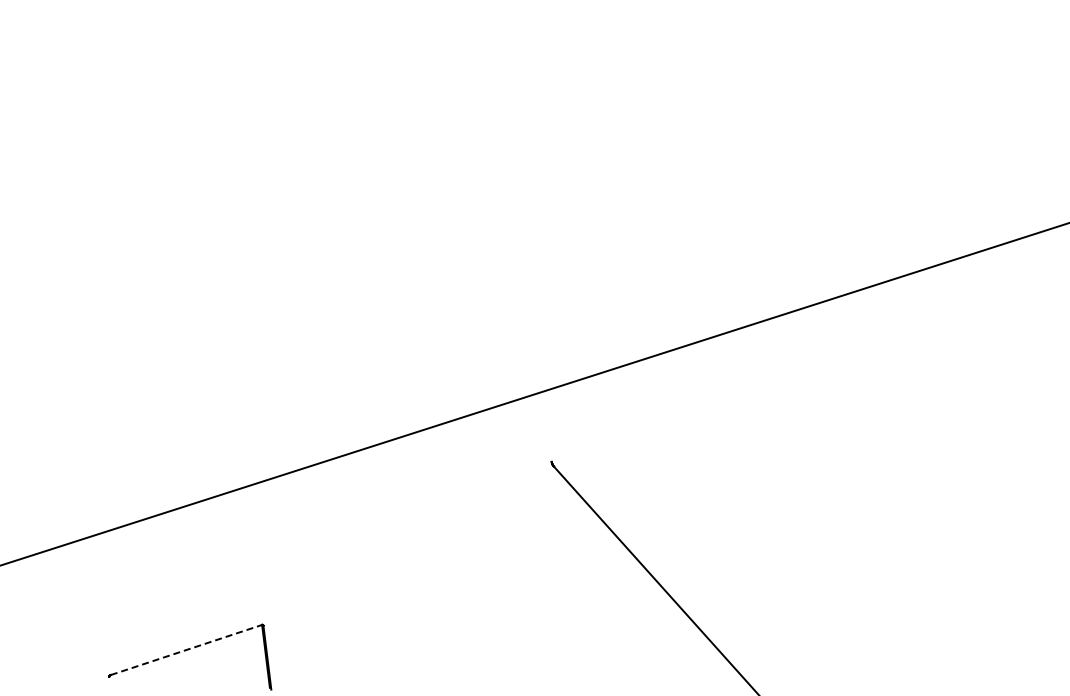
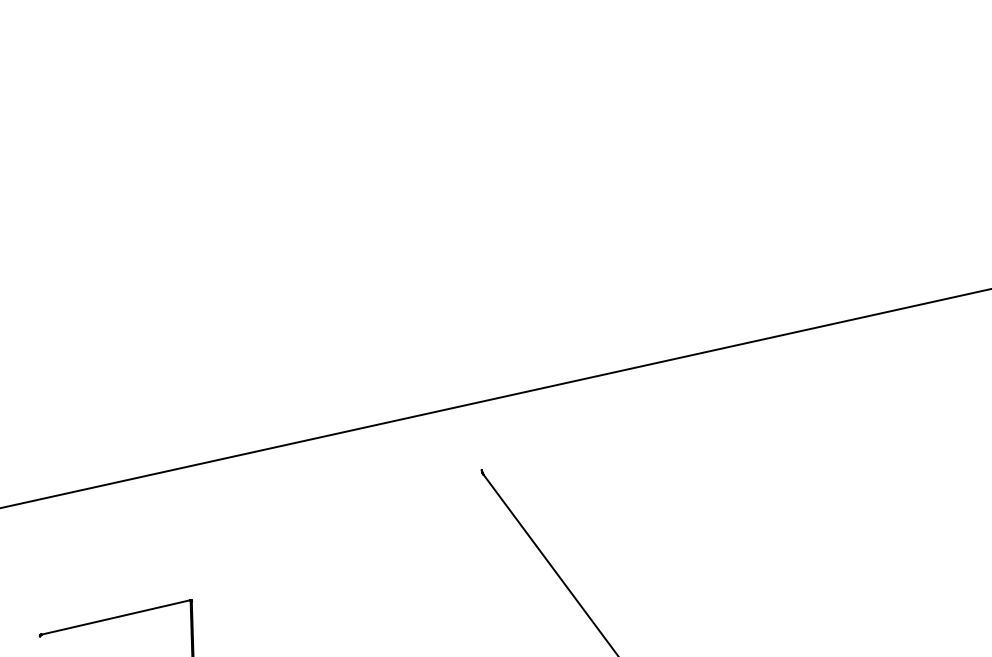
line: (186, 649) -> (116, 616), dashed -> solid

